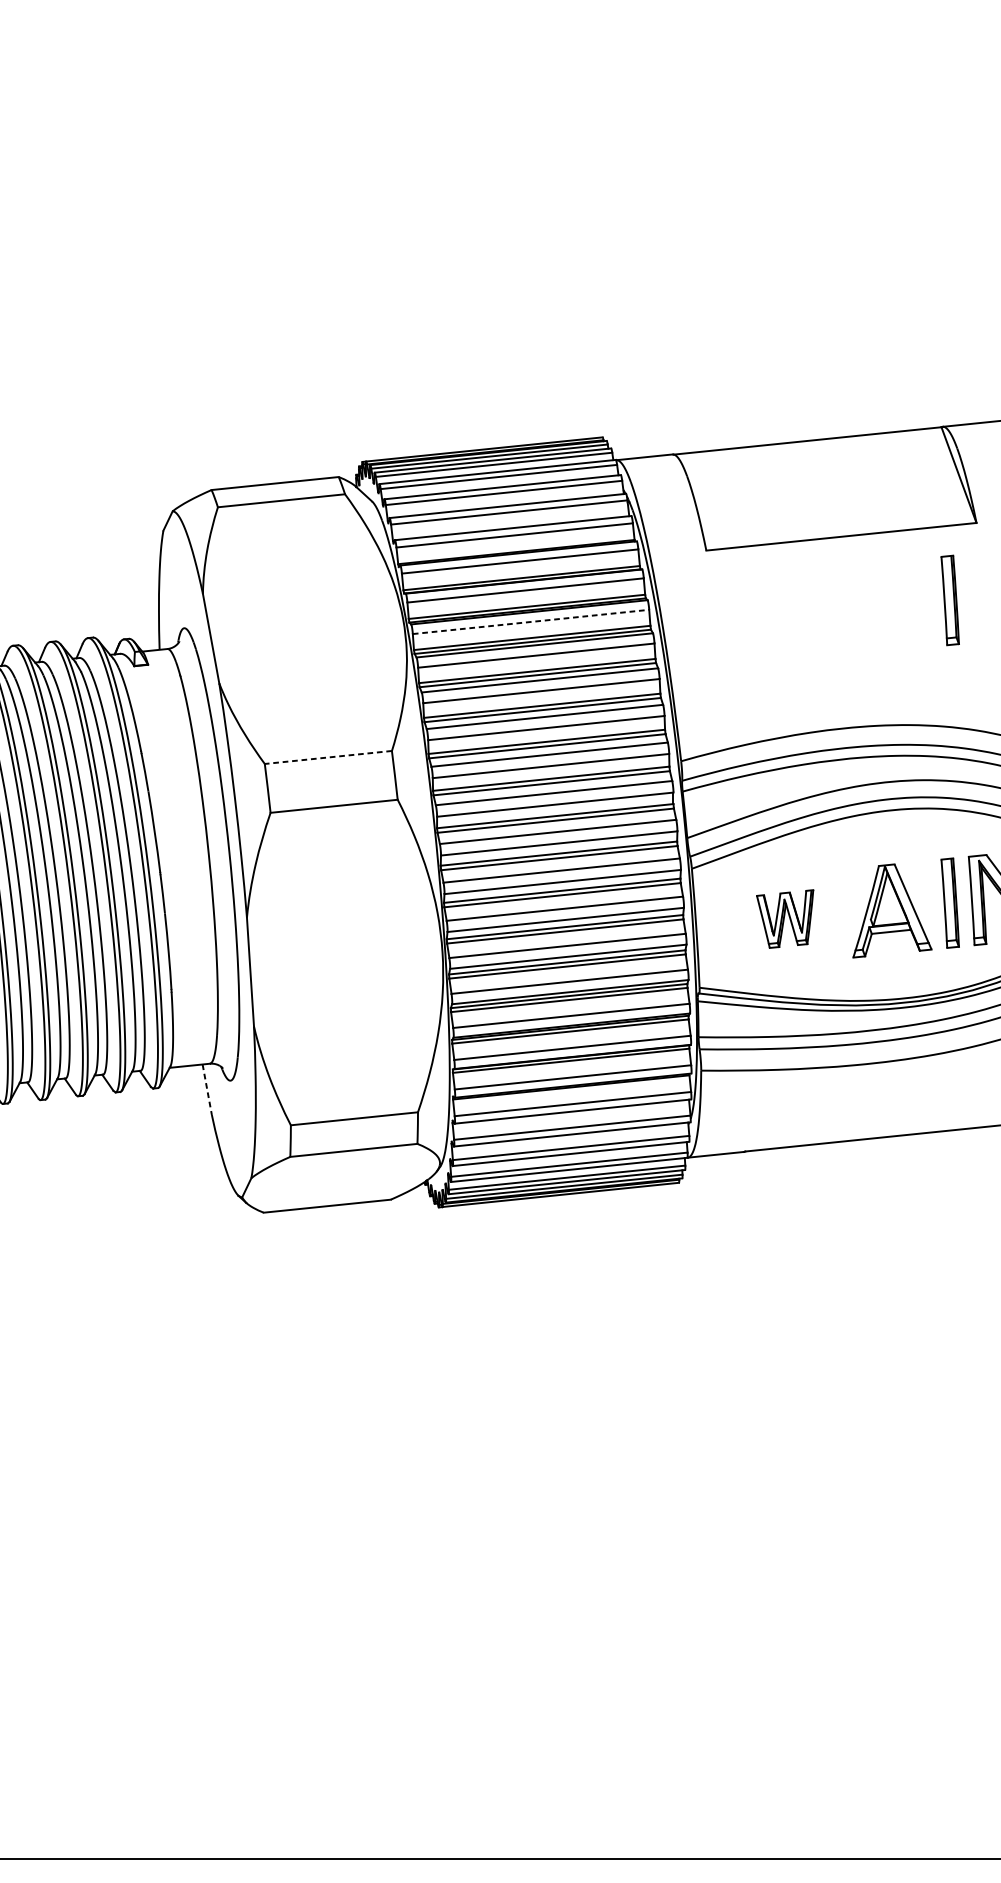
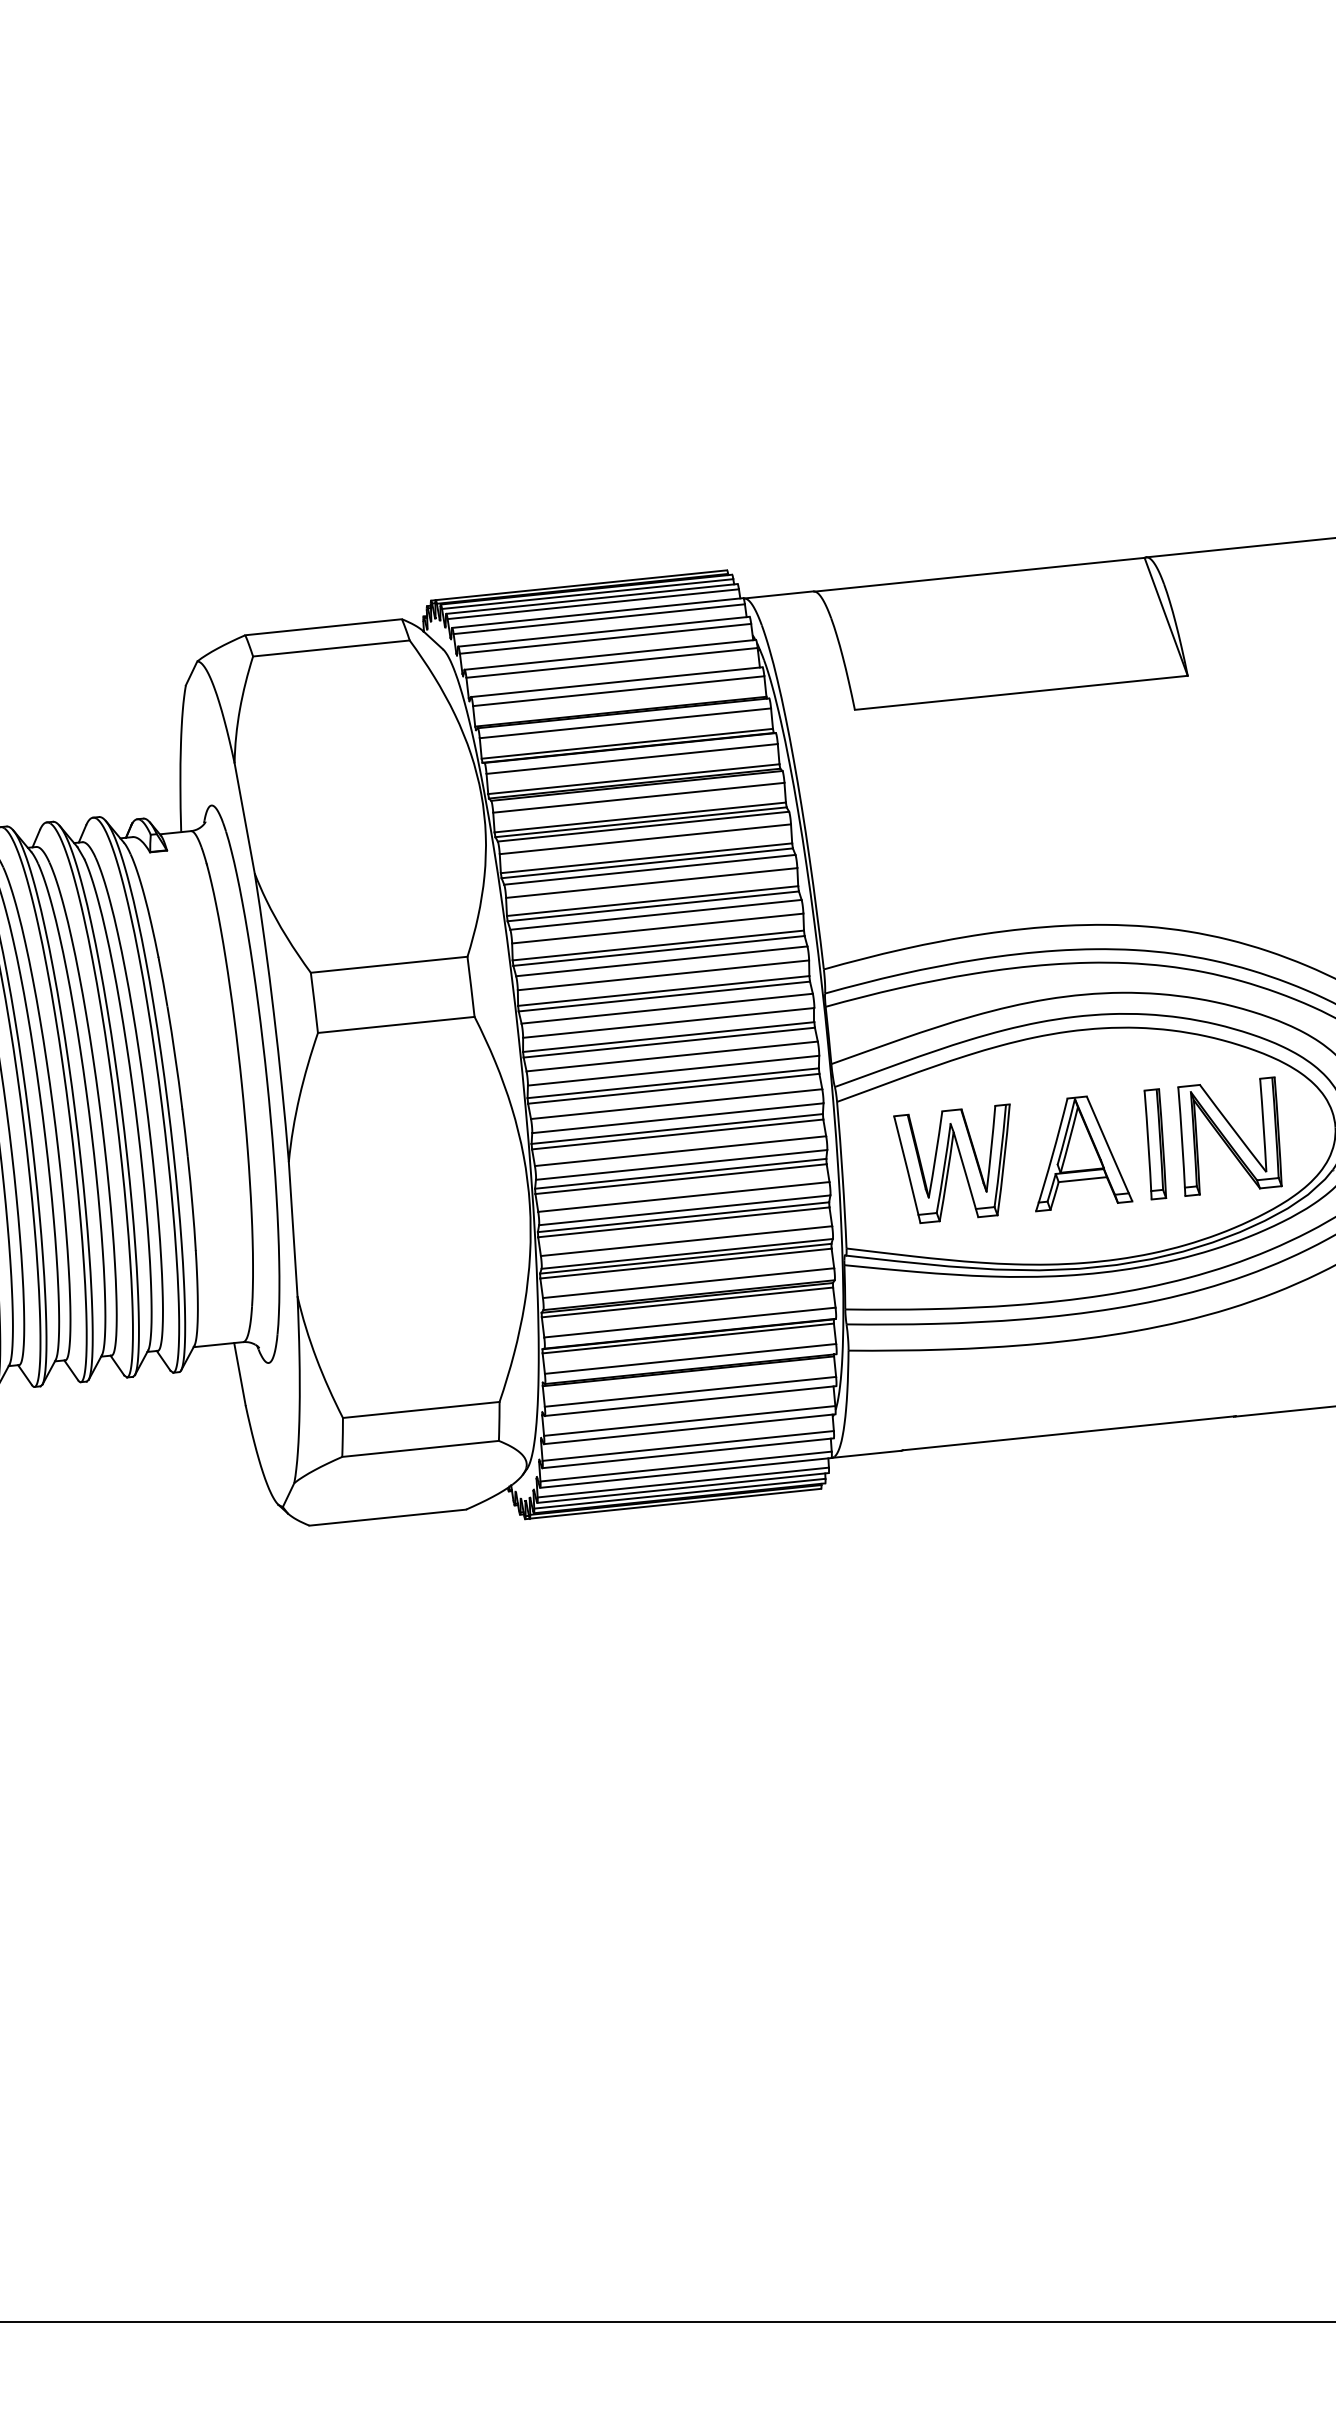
part: (950, 600) -> (1155, 771), removed
line: (531, 621) -> (639, 797), dashed -> solid
line: (328, 757) -> (389, 964), dashed -> solid
part: (784, 918) -> (951, 1163), size x1.67
line: (206, 1090) -> (239, 1374), dashed -> solid

